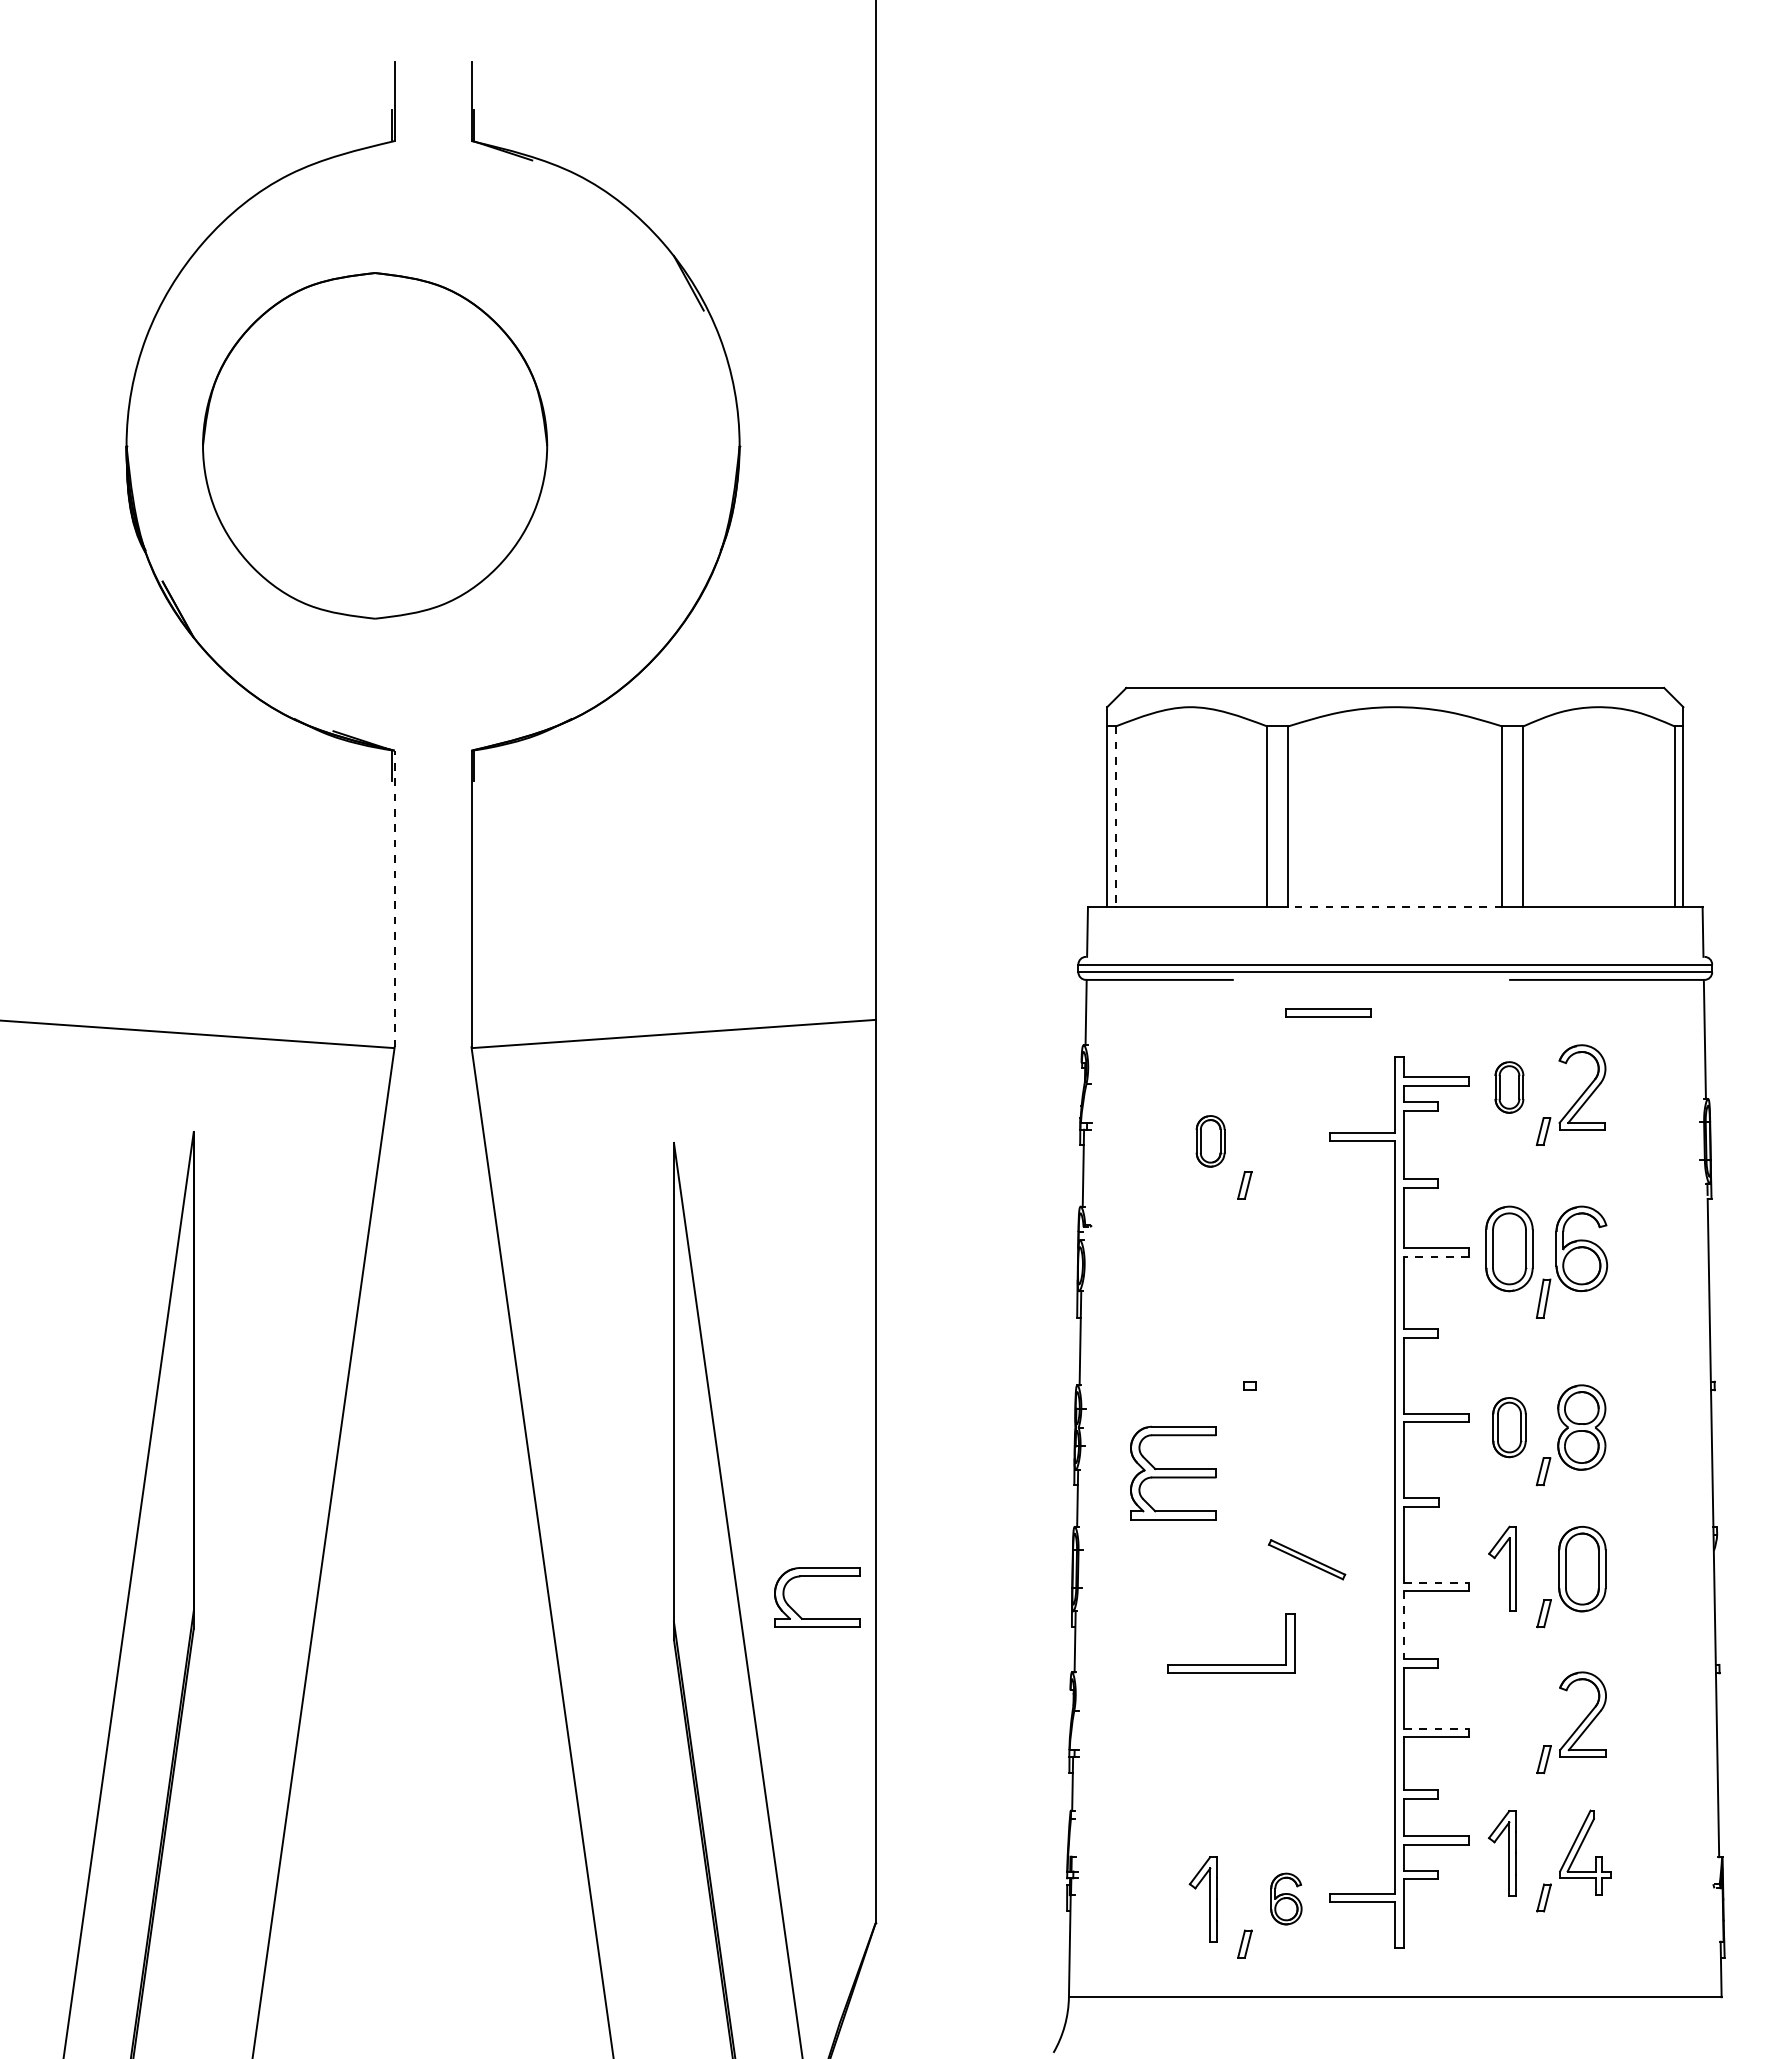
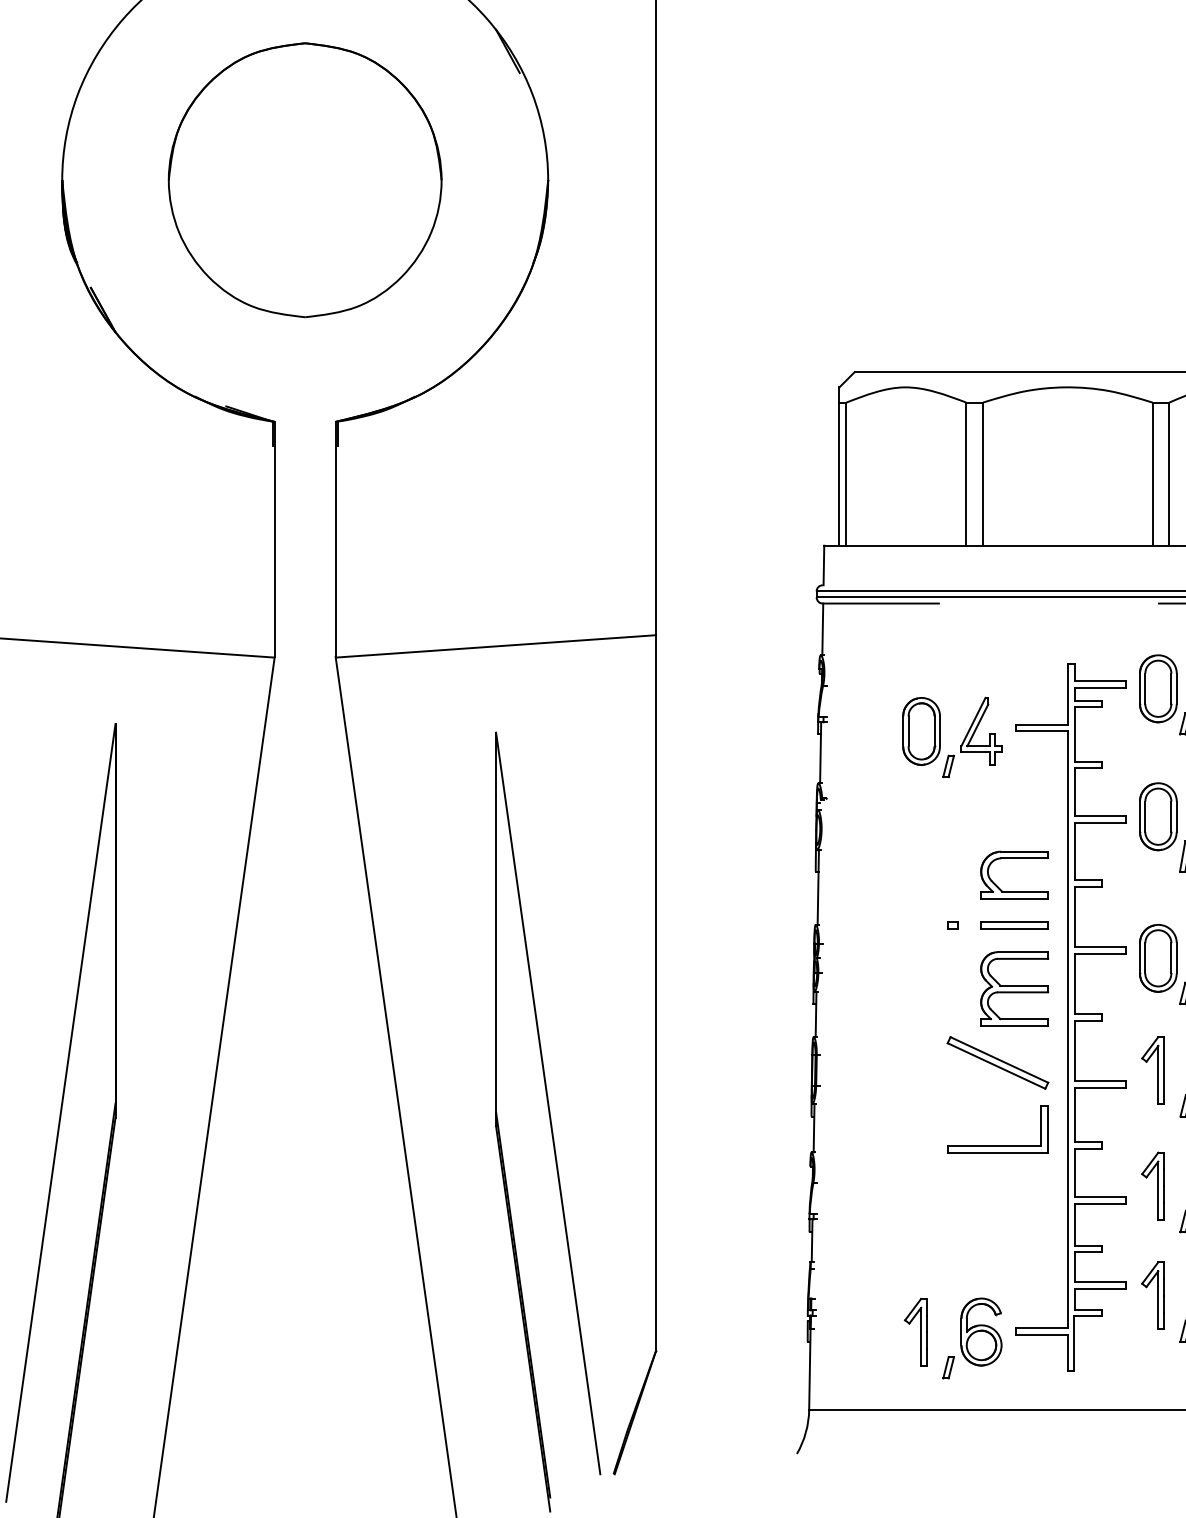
part: (375, 445) -> (305, 179), moved
line: (1115, 817) -> (846, 474), dashed -> solid
line: (394, 898) -> (274, 539), dashed -> solid
line: (1395, 906) -> (1068, 545), dashed -> solid
part: (1328, 1012) -> (1014, 925), moved
part: (1509, 1087) -> (1158, 688), size x1.67
part: (1280, 1138) -> (976, 729), added
part: (1210, 1141) -> (921, 731), size x1.67
line: (1436, 1256) -> (1100, 822), dashed -> solid
part: (1509, 1427) -> (1158, 958), size x1.43
part: (1173, 1472) -> (1014, 988), moved
part: (1306, 1559) -> (997, 1062), size x1.67
part: (817, 1576) -> (1014, 858), moved
line: (1436, 1582) -> (1100, 1081), dashed -> solid
line: (1403, 1625) -> (1074, 1115), dashed -> solid
part: (1231, 1664) -> (998, 1146), moved
part: (1502, 1714) -> (1152, 1185), added
line: (1436, 1728) -> (1100, 1196), dashed -> solid
part: (1286, 1898) -> (981, 1331), size x1.67

